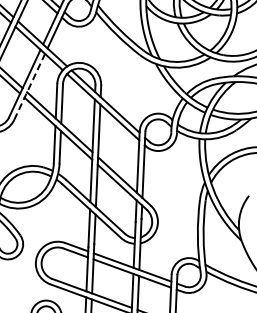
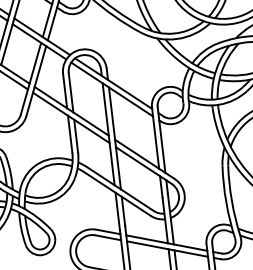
line: (29, 86) -> (36, 80), dashed -> solid

